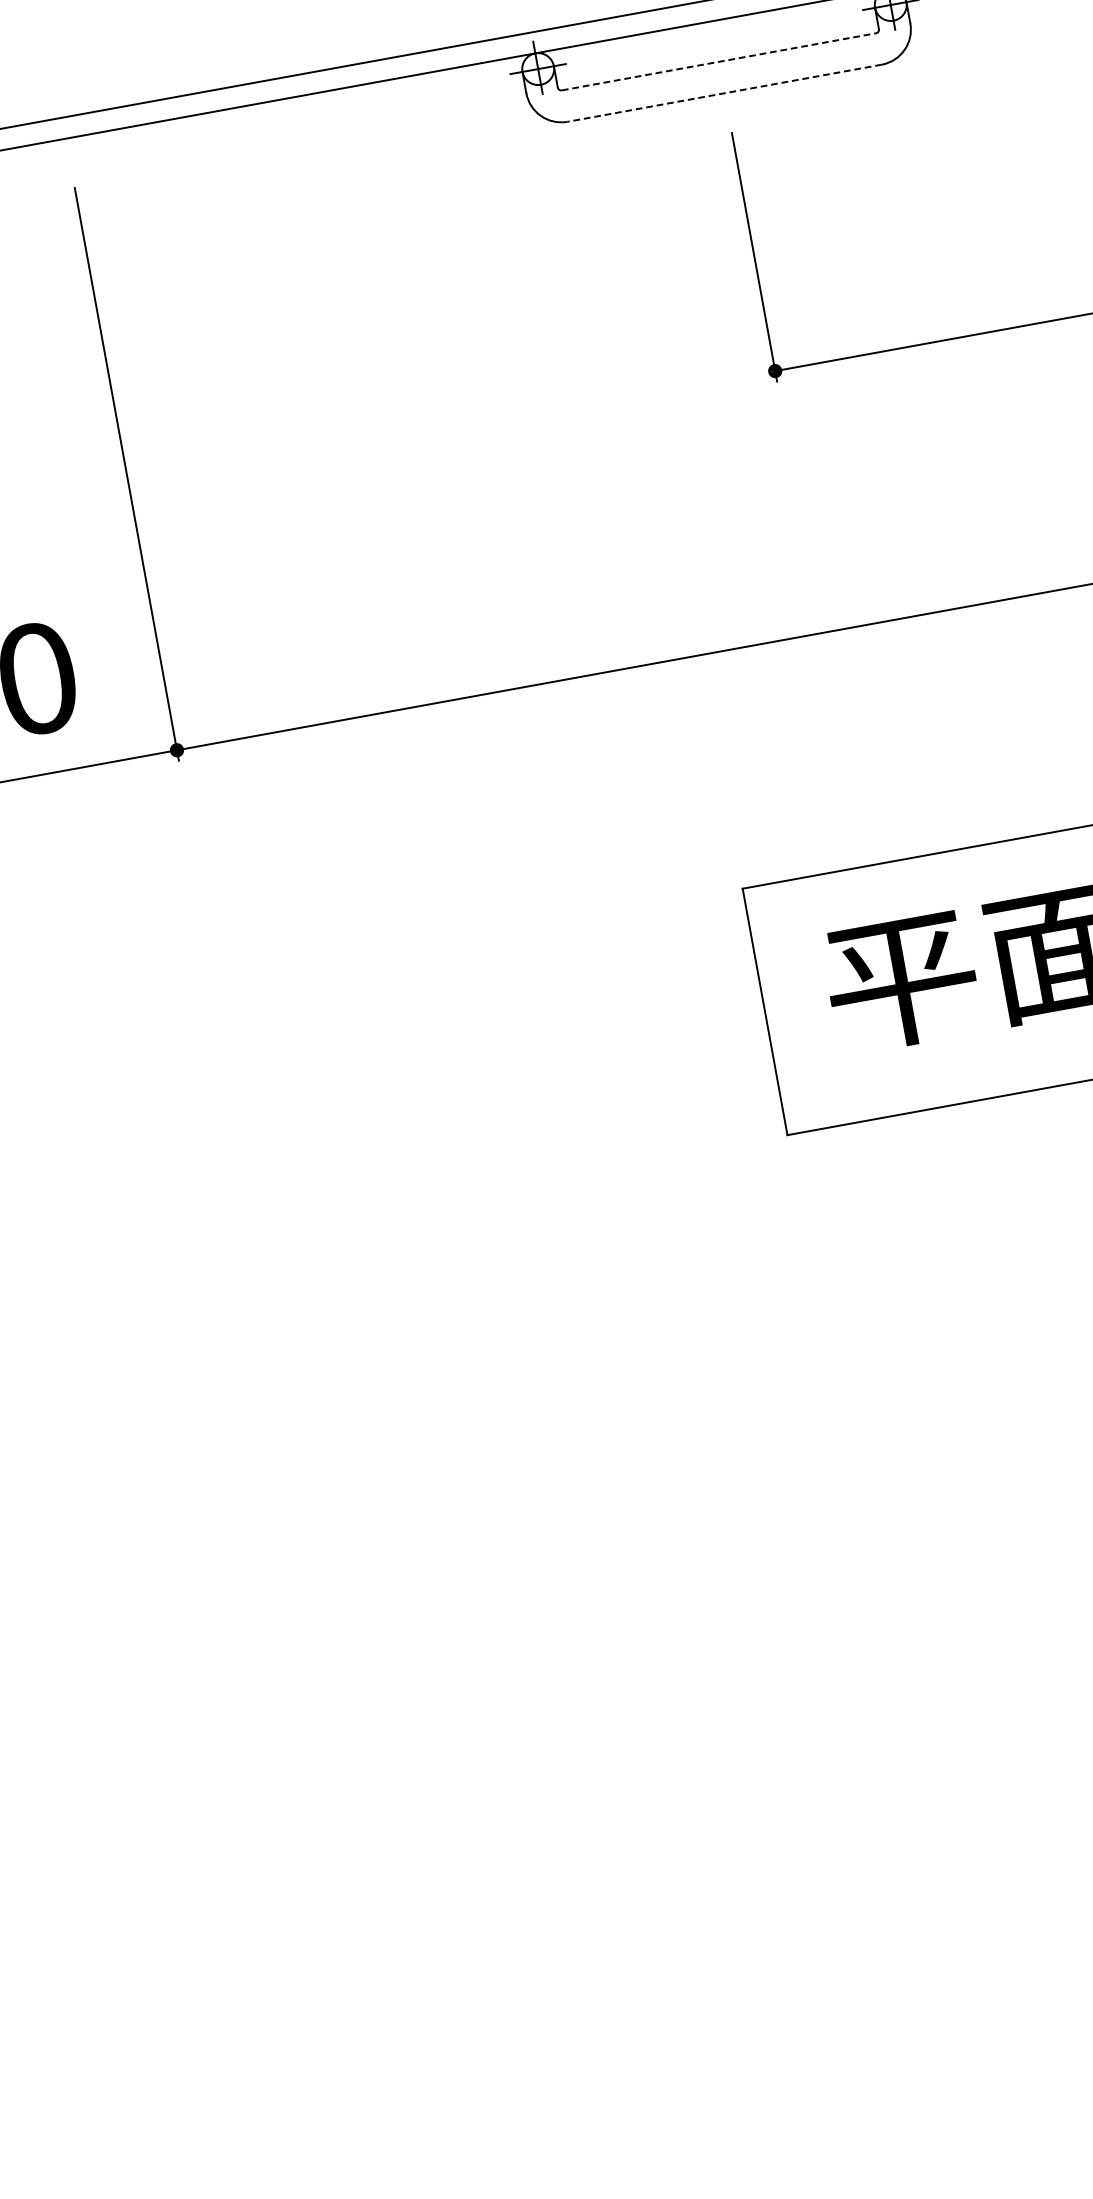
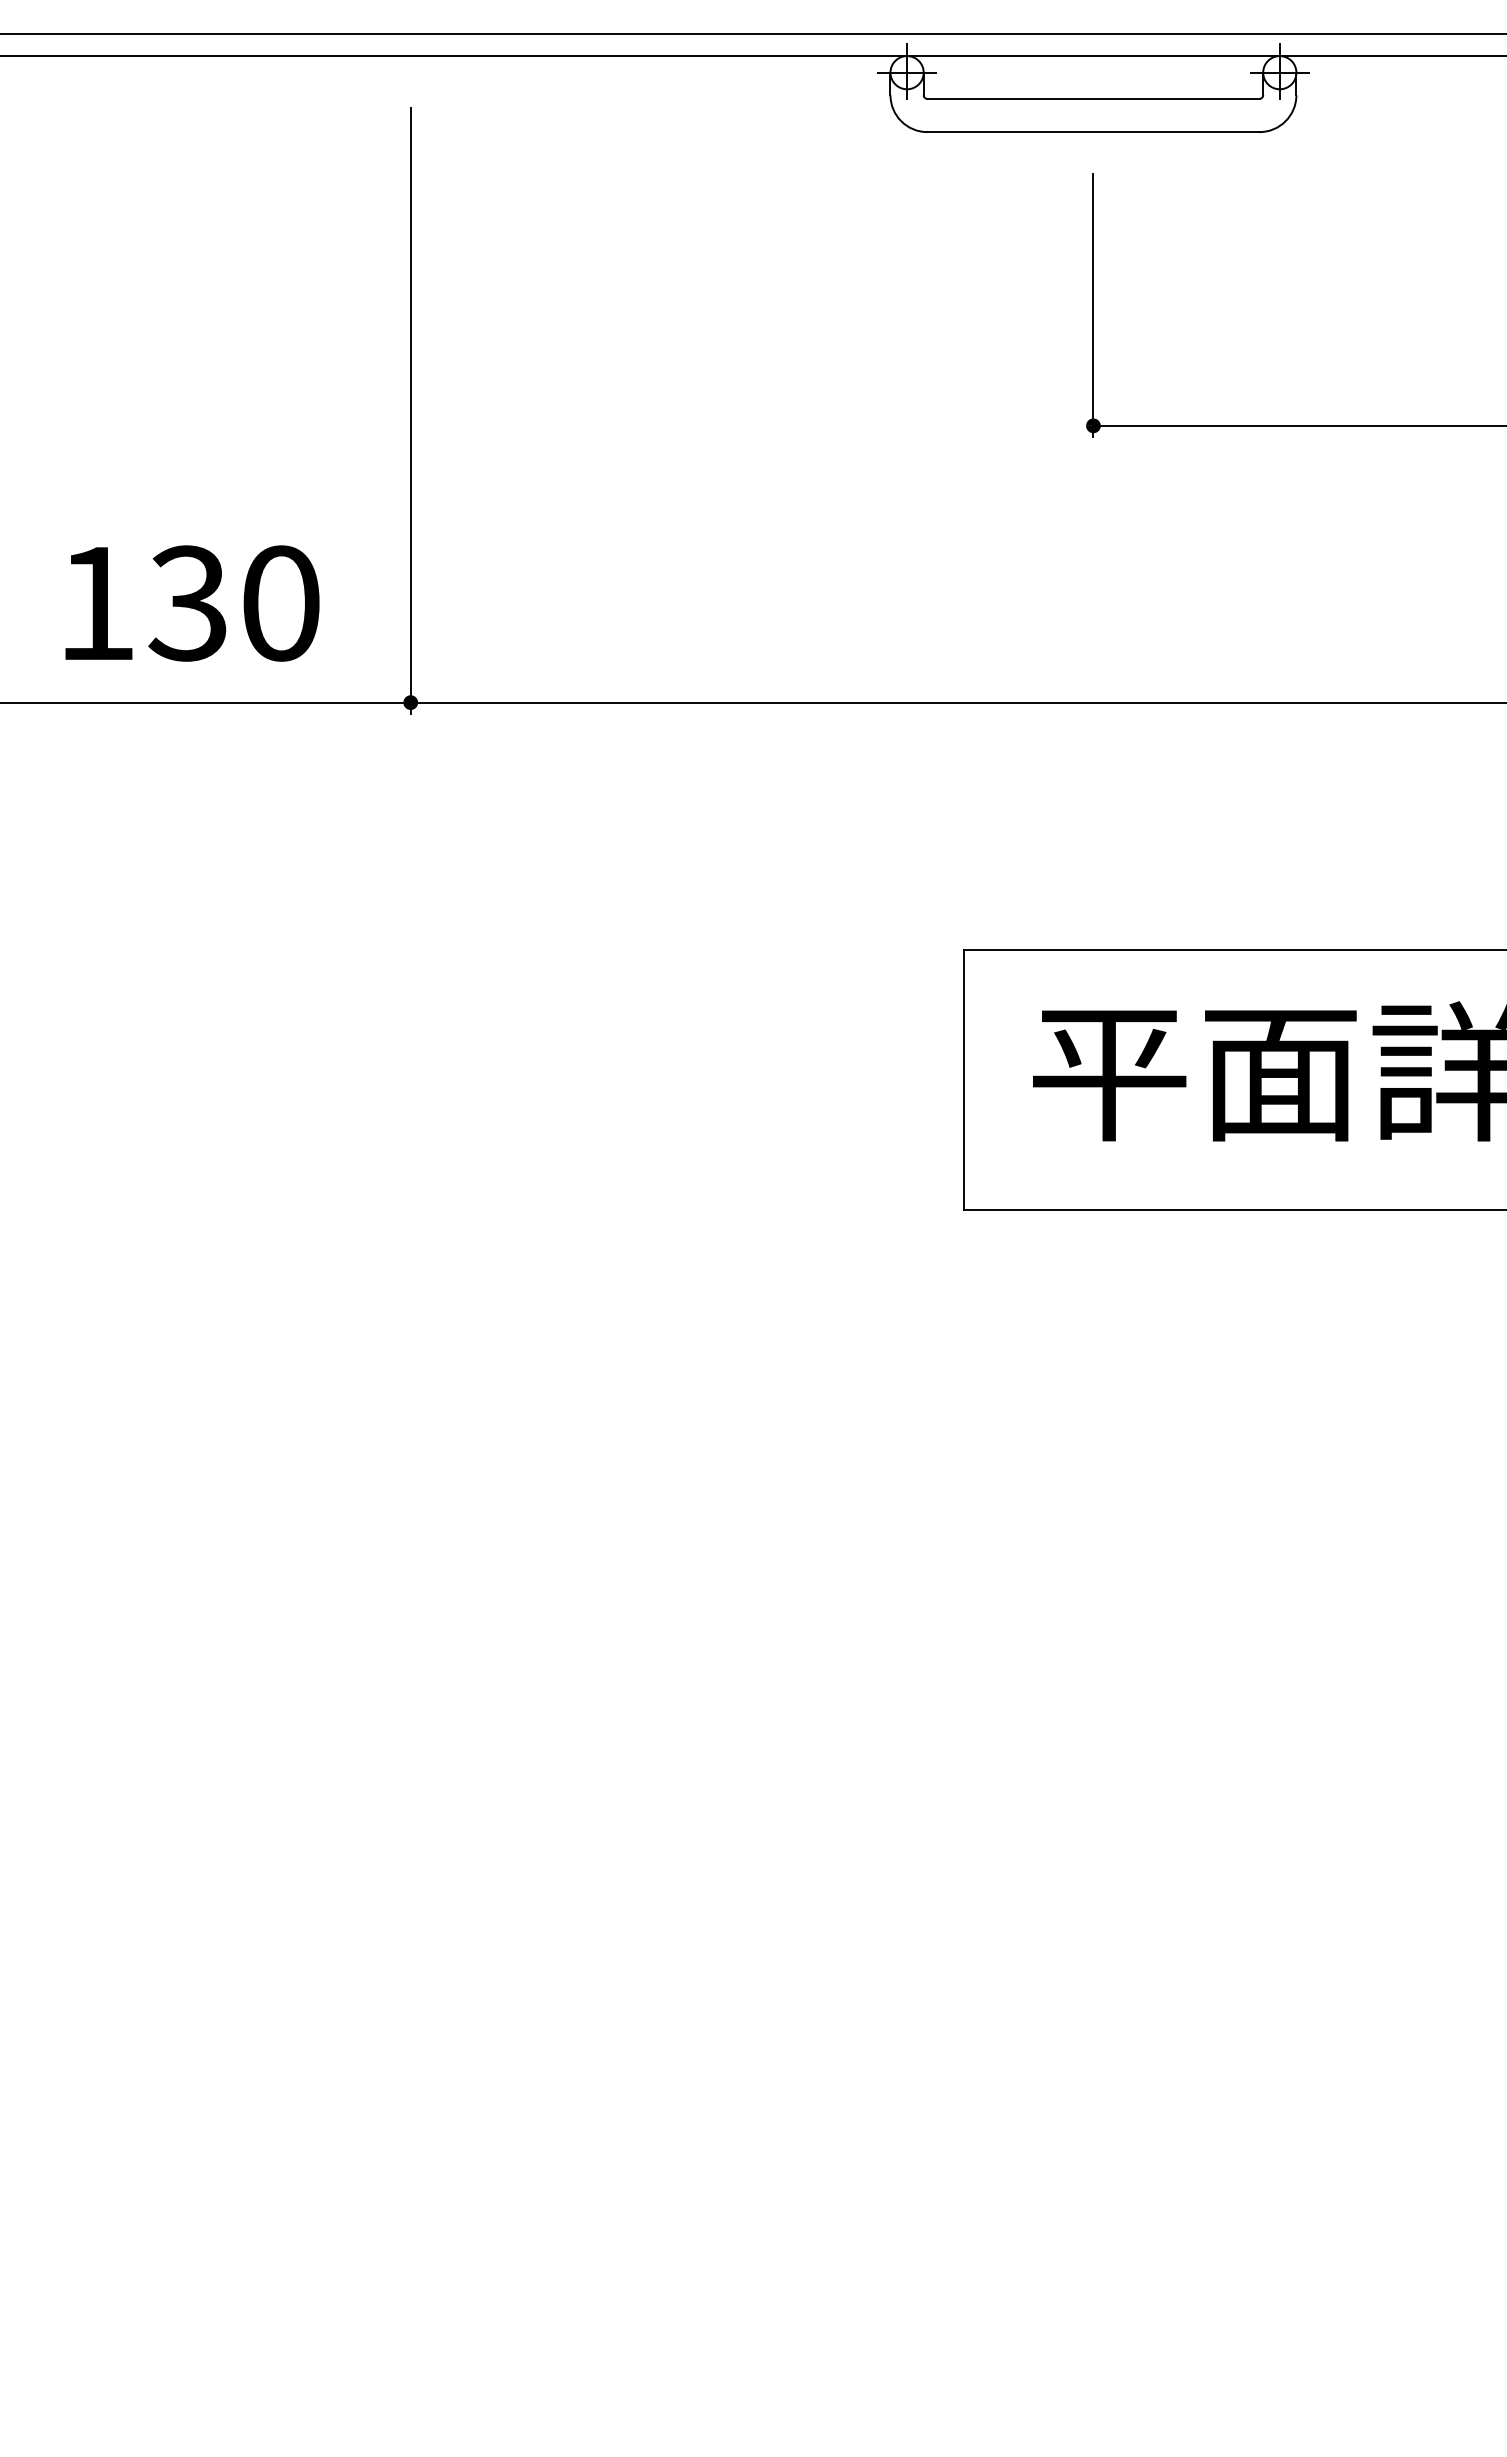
line: (718, 61) -> (1093, 98), dashed -> solid
line: (723, 93) -> (1092, 132), dashed -> solid

